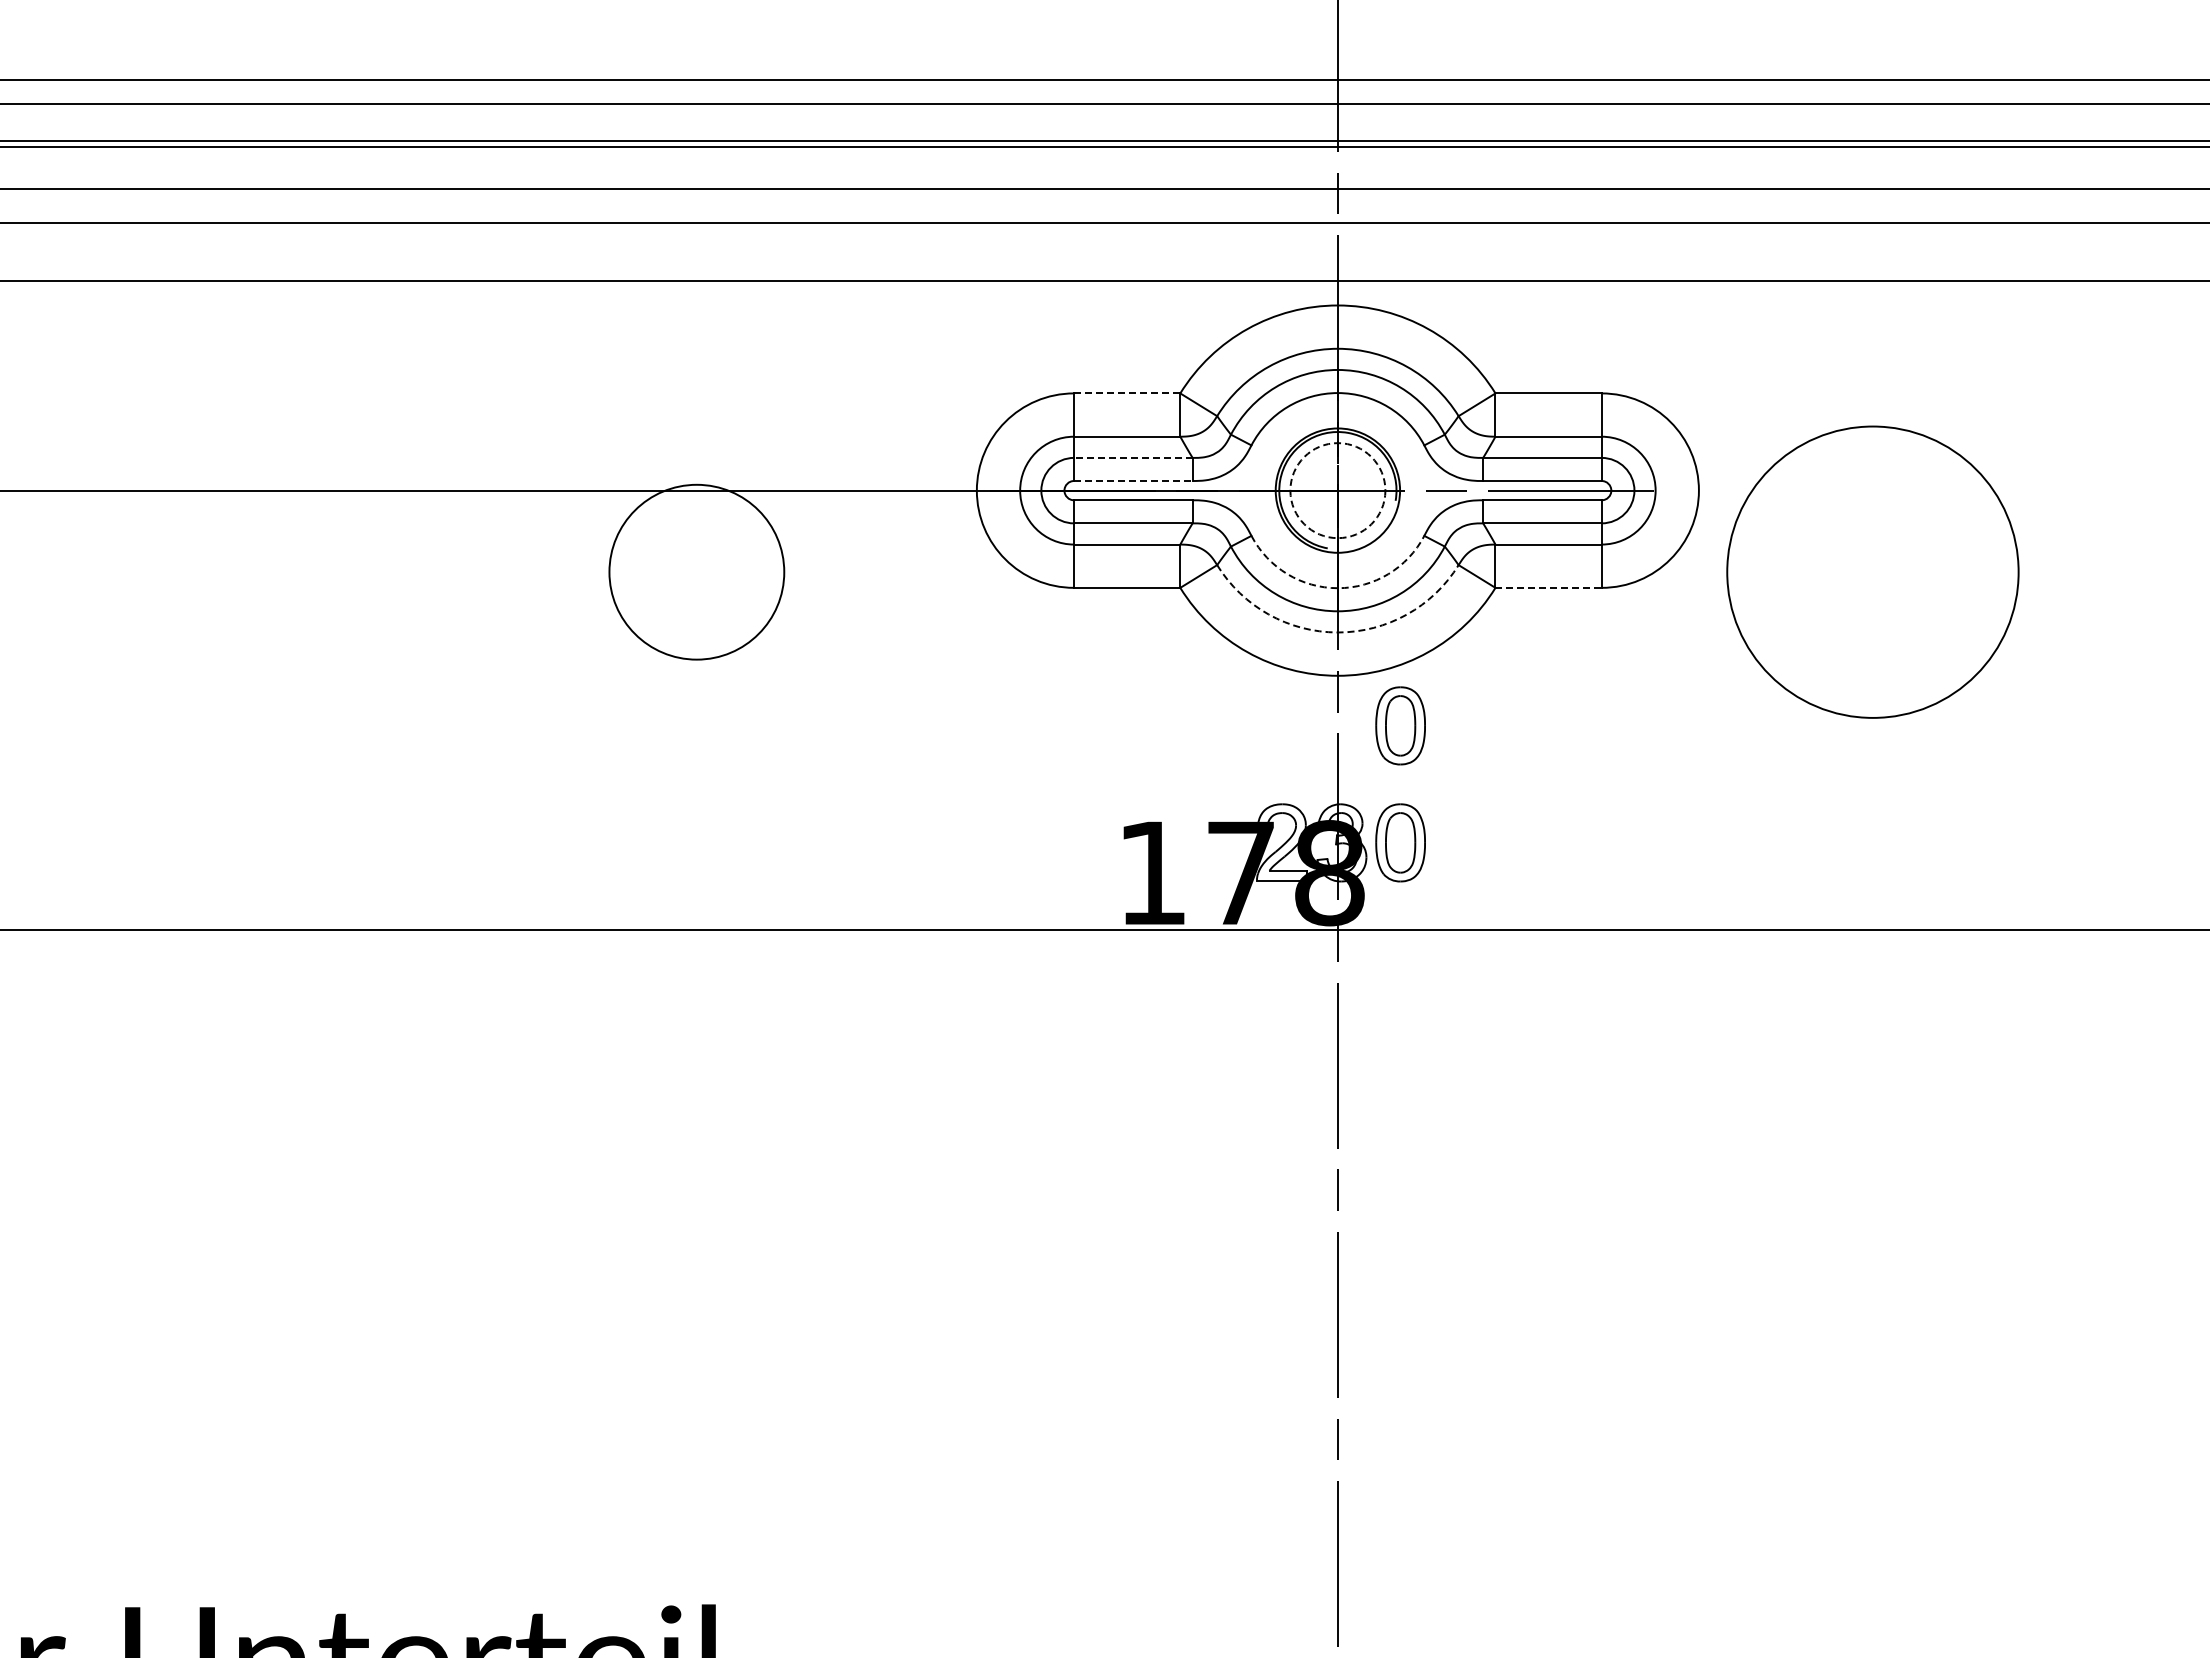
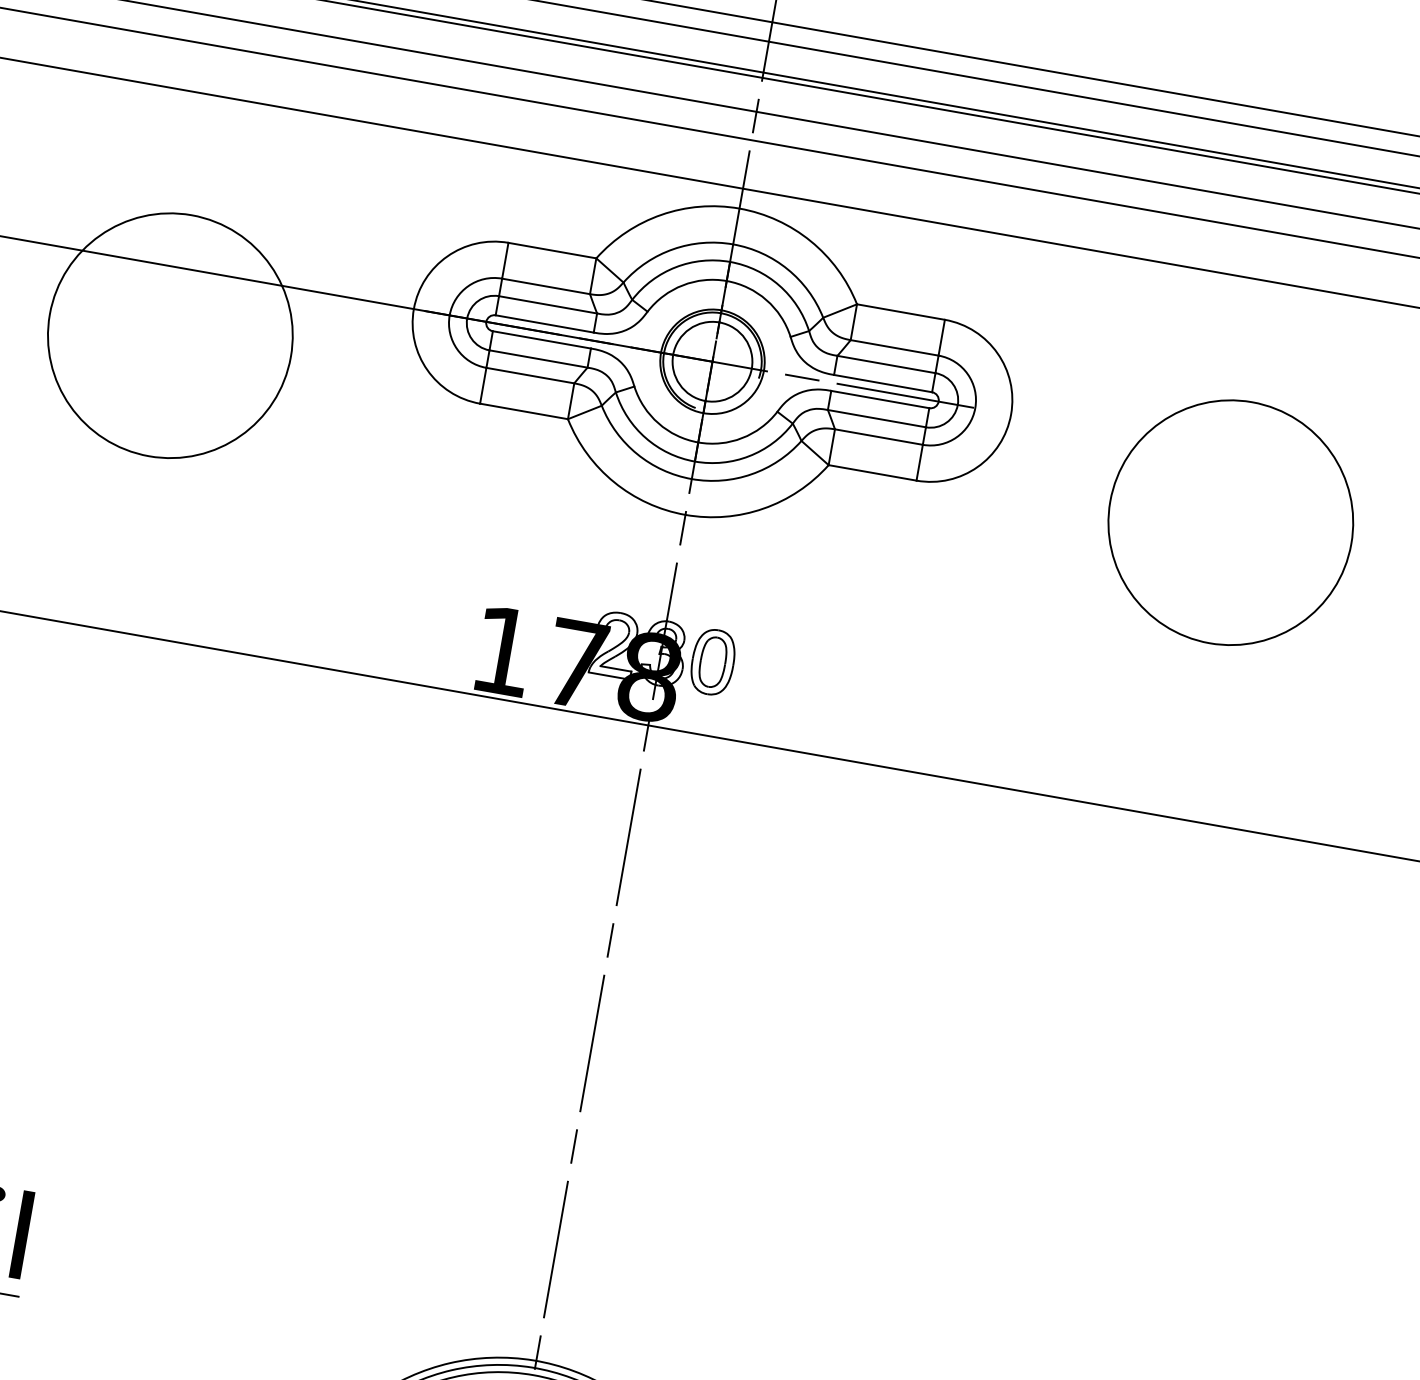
line: (1126, 393) -> (551, 250), dashed -> solid
line: (1132, 457) -> (547, 304), dashed -> solid
line: (1133, 481) -> (544, 324), dashed -> solid
circle: (1337, 490) -> (712, 361), dashed -> solid
circle: (696, 571) -> (170, 335), size x1.67
circle: (1872, 571) -> (1230, 522), moved
line: (1549, 587) -> (873, 472), dashed -> solid
arc: (1337, 588) -> (697, 442), dashed -> solid
arc: (1337, 632) -> (691, 479), dashed -> solid
part: (1400, 725) -> (730, 565), removed

